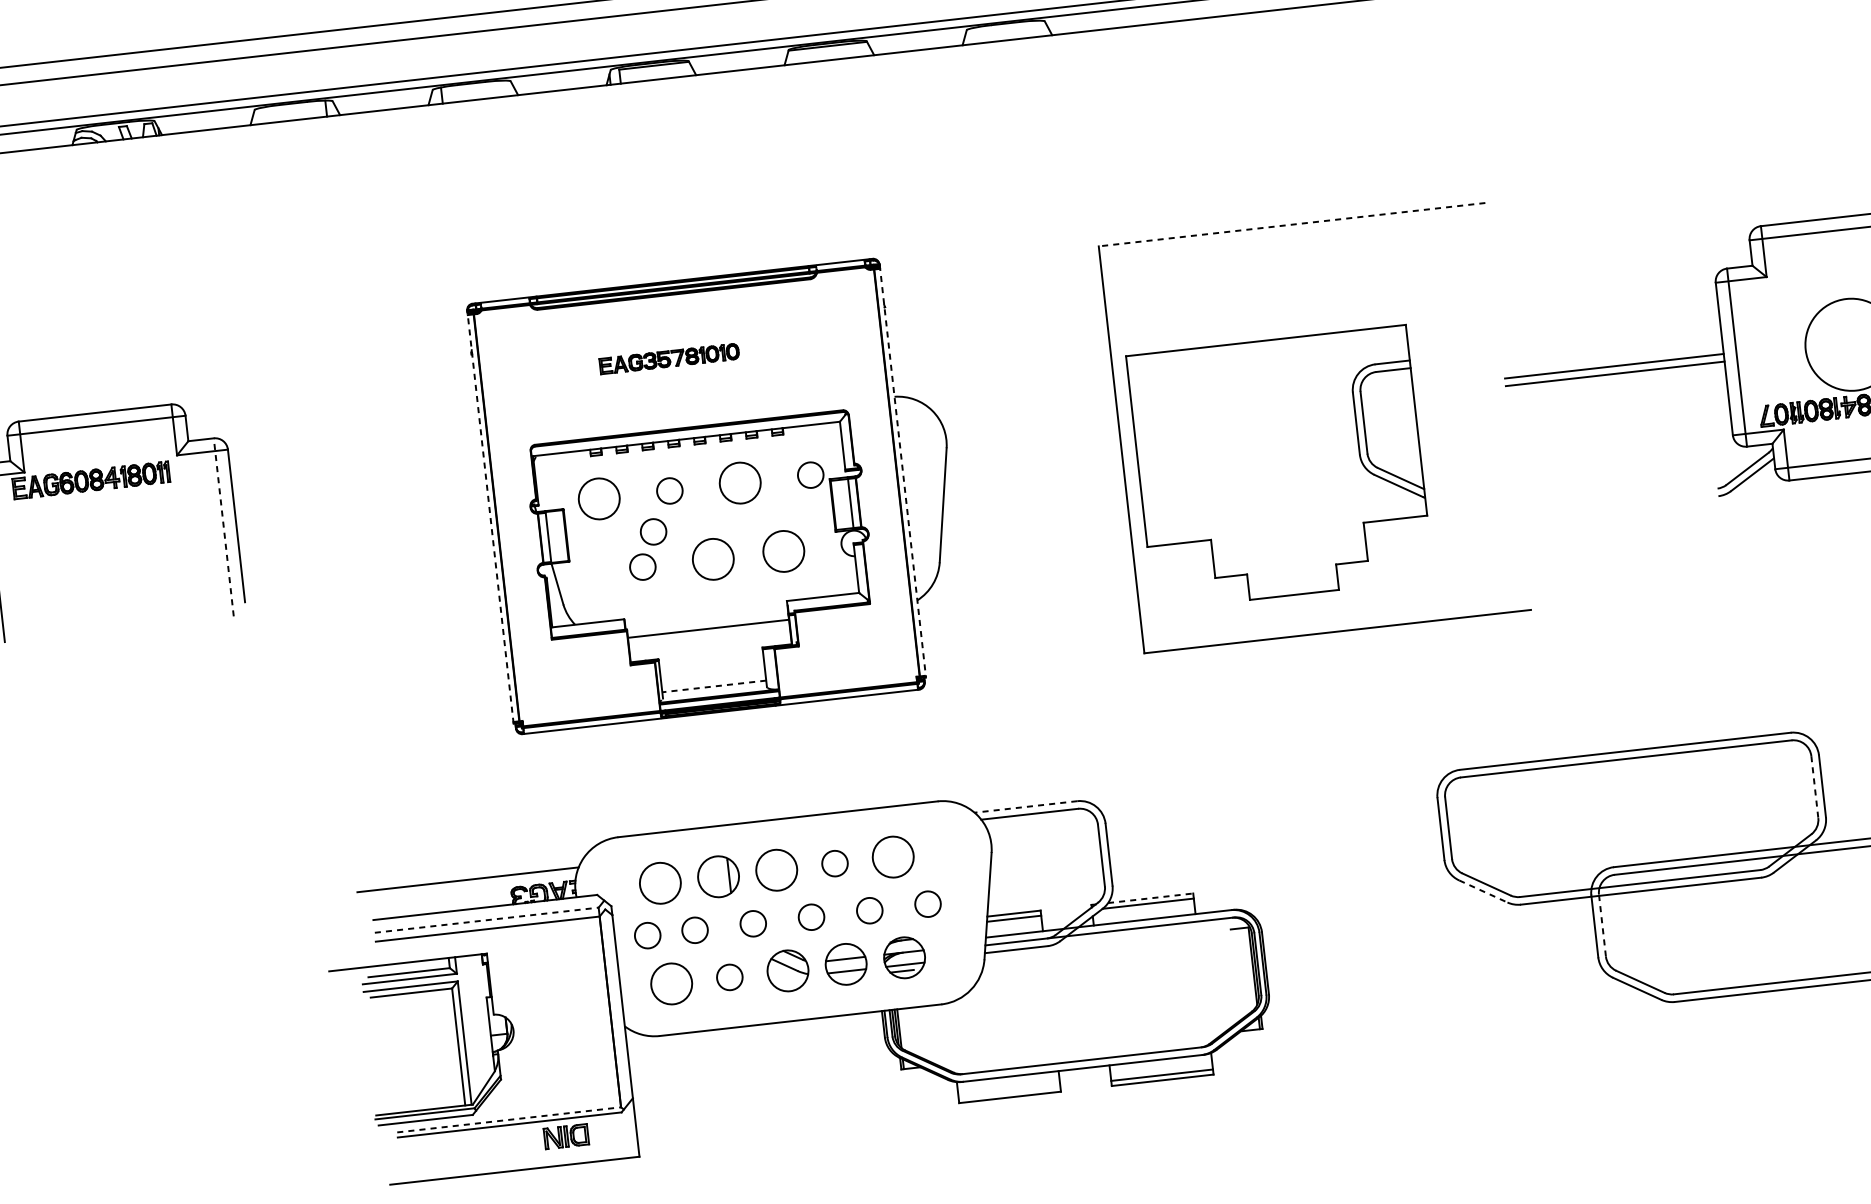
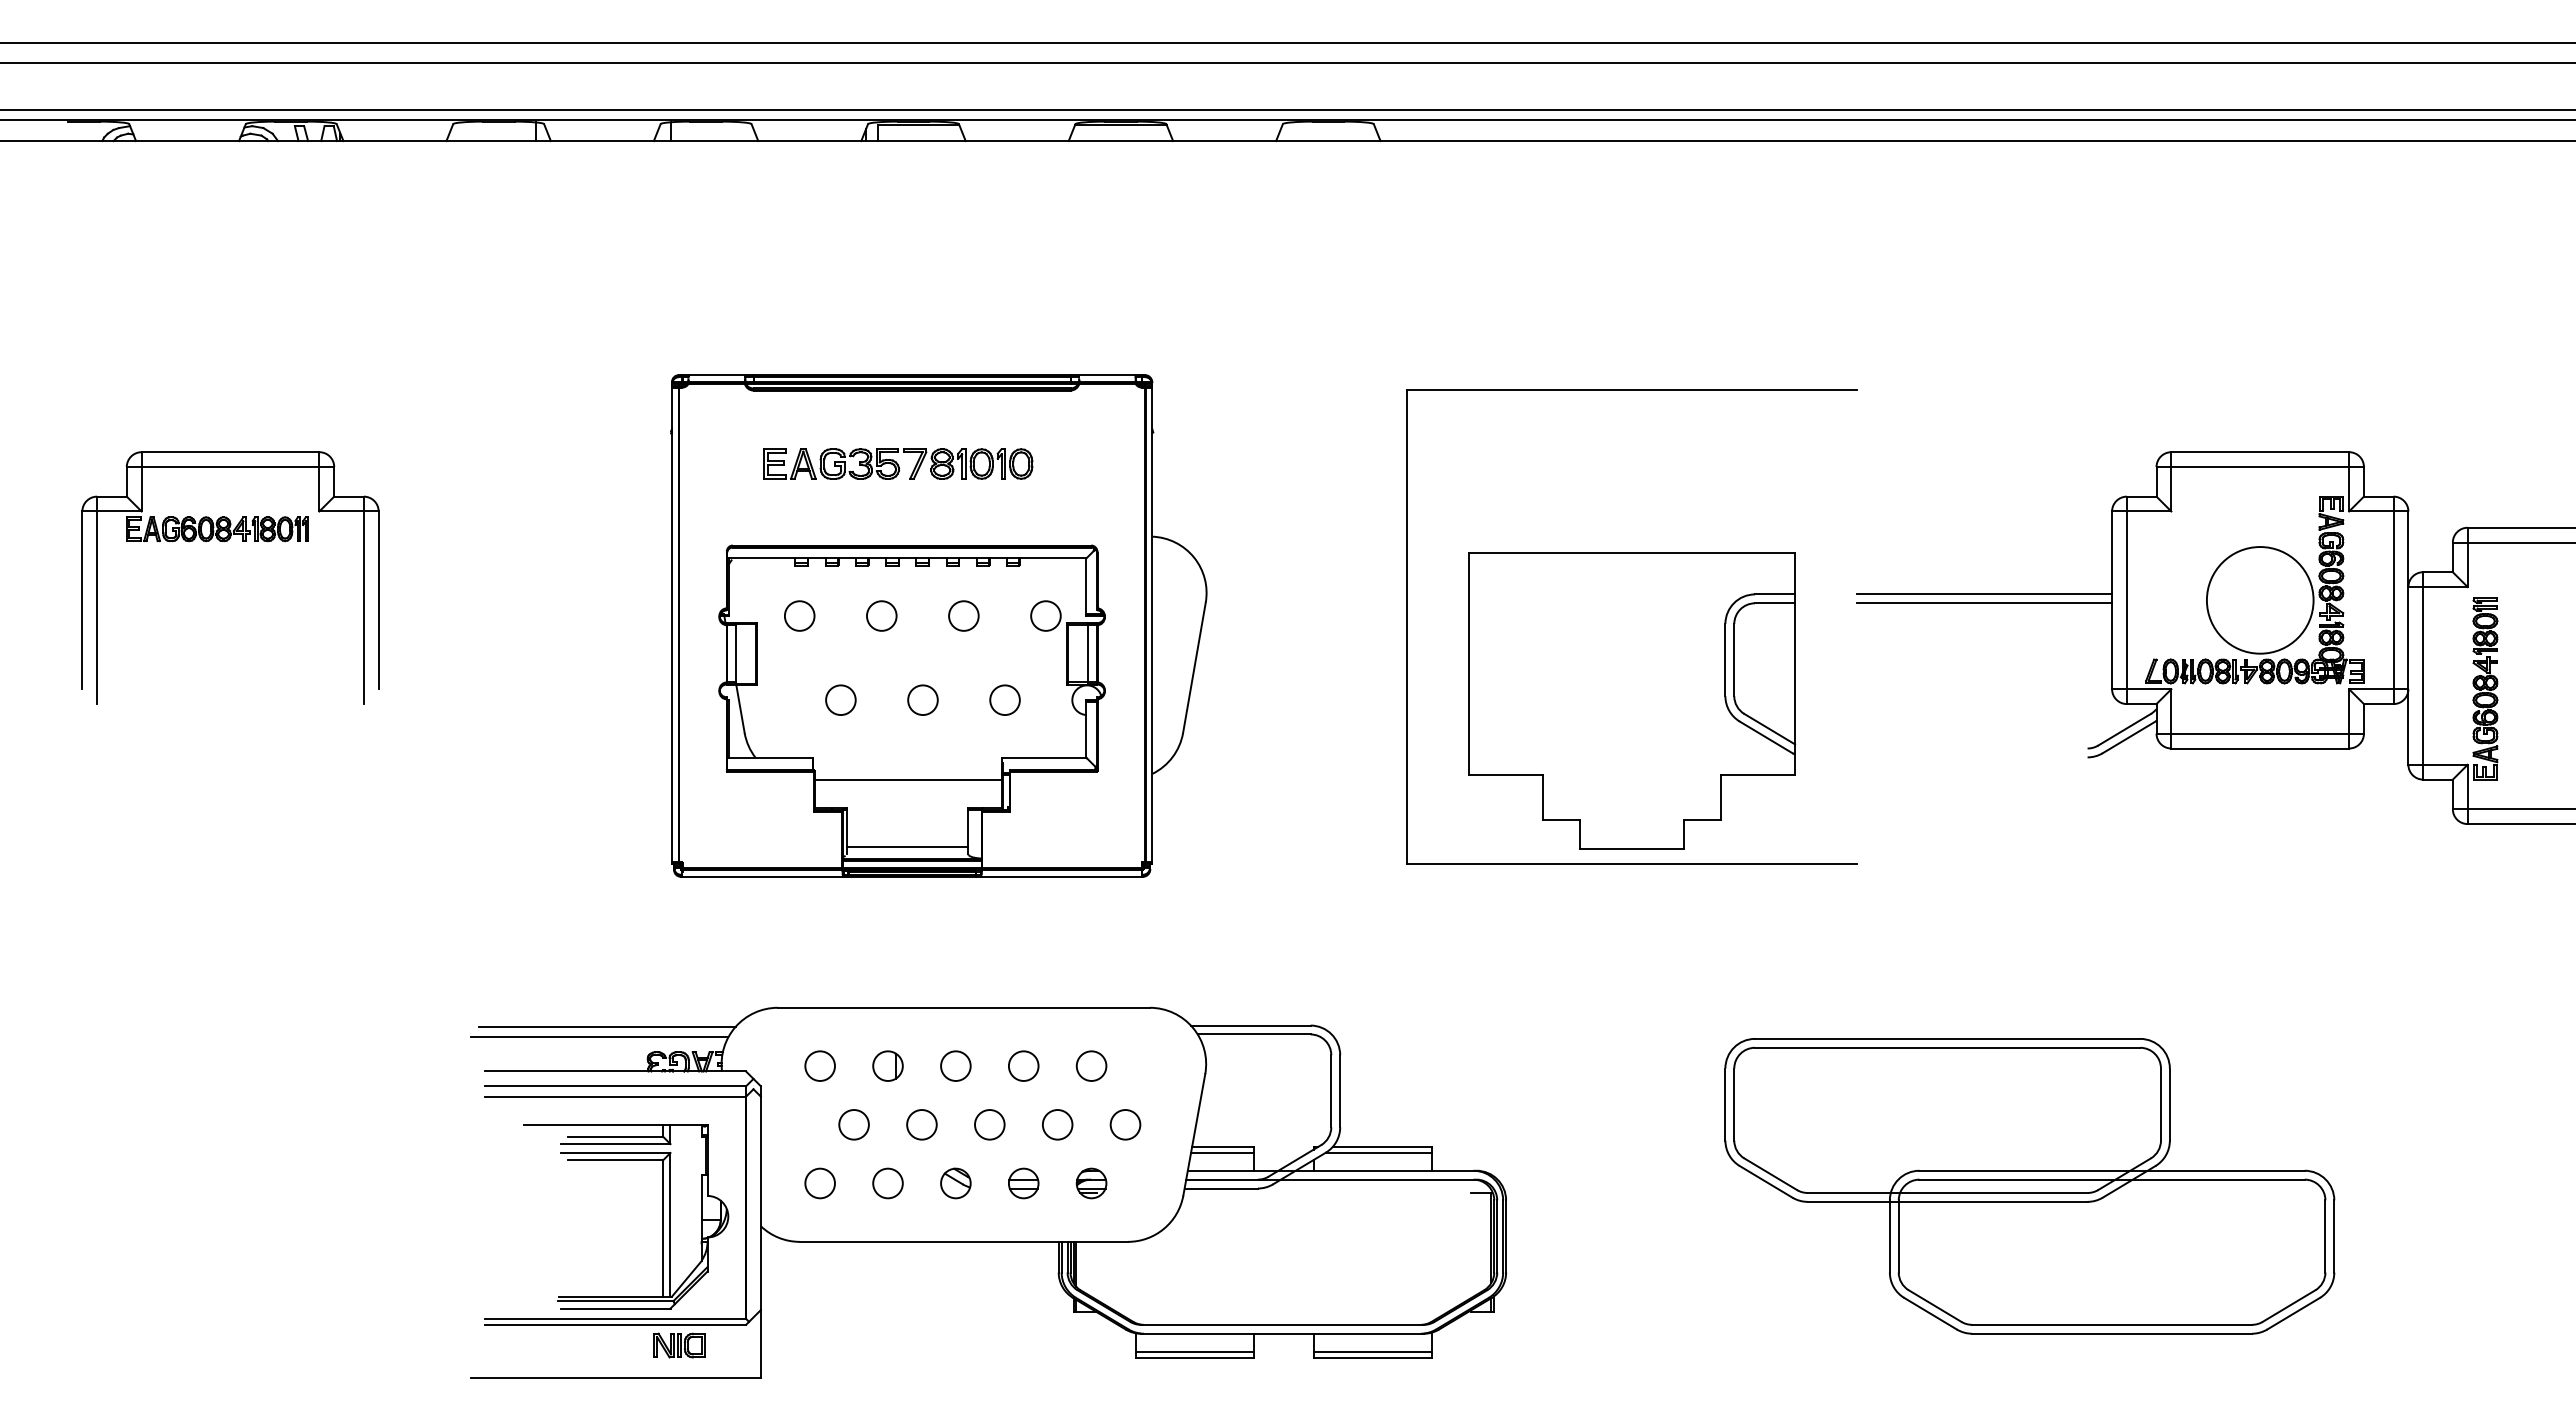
line: (1291, 224) -> (1631, 389), dashed -> solid
part: (669, 358) -> (898, 463), size x1.67
part: (1280, 467) -> (1632, 700), moved
line: (902, 470) -> (1152, 622), dashed -> solid
circle: (739, 482) -> (963, 615), size x0.62
circle: (599, 498) -> (799, 615), size x0.62
line: (490, 517) -> (672, 623), dashed -> solid
line: (223, 527) -> (363, 600), dashed -> solid
circle: (653, 531) -> (857, 660), removed
circle: (783, 550) -> (1004, 699), size x0.62
circle: (712, 558) -> (922, 699), size x0.62
line: (714, 686) -> (907, 846), dashed -> solid
line: (1814, 787) -> (2160, 1105), dashed -> solid
line: (1025, 806) -> (1250, 1025), dashed -> solid
circle: (893, 856) -> (1091, 1065), size x0.62
circle: (776, 869) -> (955, 1065), size x0.62
line: (474, 870) -> (607, 1027), added
part: (718, 876) -> (887, 1065), size x0.62
circle: (659, 882) -> (819, 1065), size x0.62
line: (1483, 891) -> (1766, 1181), dashed -> solid
line: (1150, 898) -> (1382, 1146), dashed -> solid
line: (487, 920) -> (616, 1086), dashed -> solid
line: (1602, 924) -> (1898, 1235), dashed -> solid
circle: (647, 935) -> (798, 1124), removed
part: (904, 957) -> (1091, 1183), size x0.62
part: (846, 964) -> (1023, 1183), size x0.62
part: (787, 970) -> (955, 1183), size x0.62
circle: (671, 984) -> (819, 1183), size x0.62
part: (457, 1036) -> (662, 1216), moved
line: (1009, 1092) -> (1194, 1351), added
line: (509, 1119) -> (616, 1318), dashed -> solid

